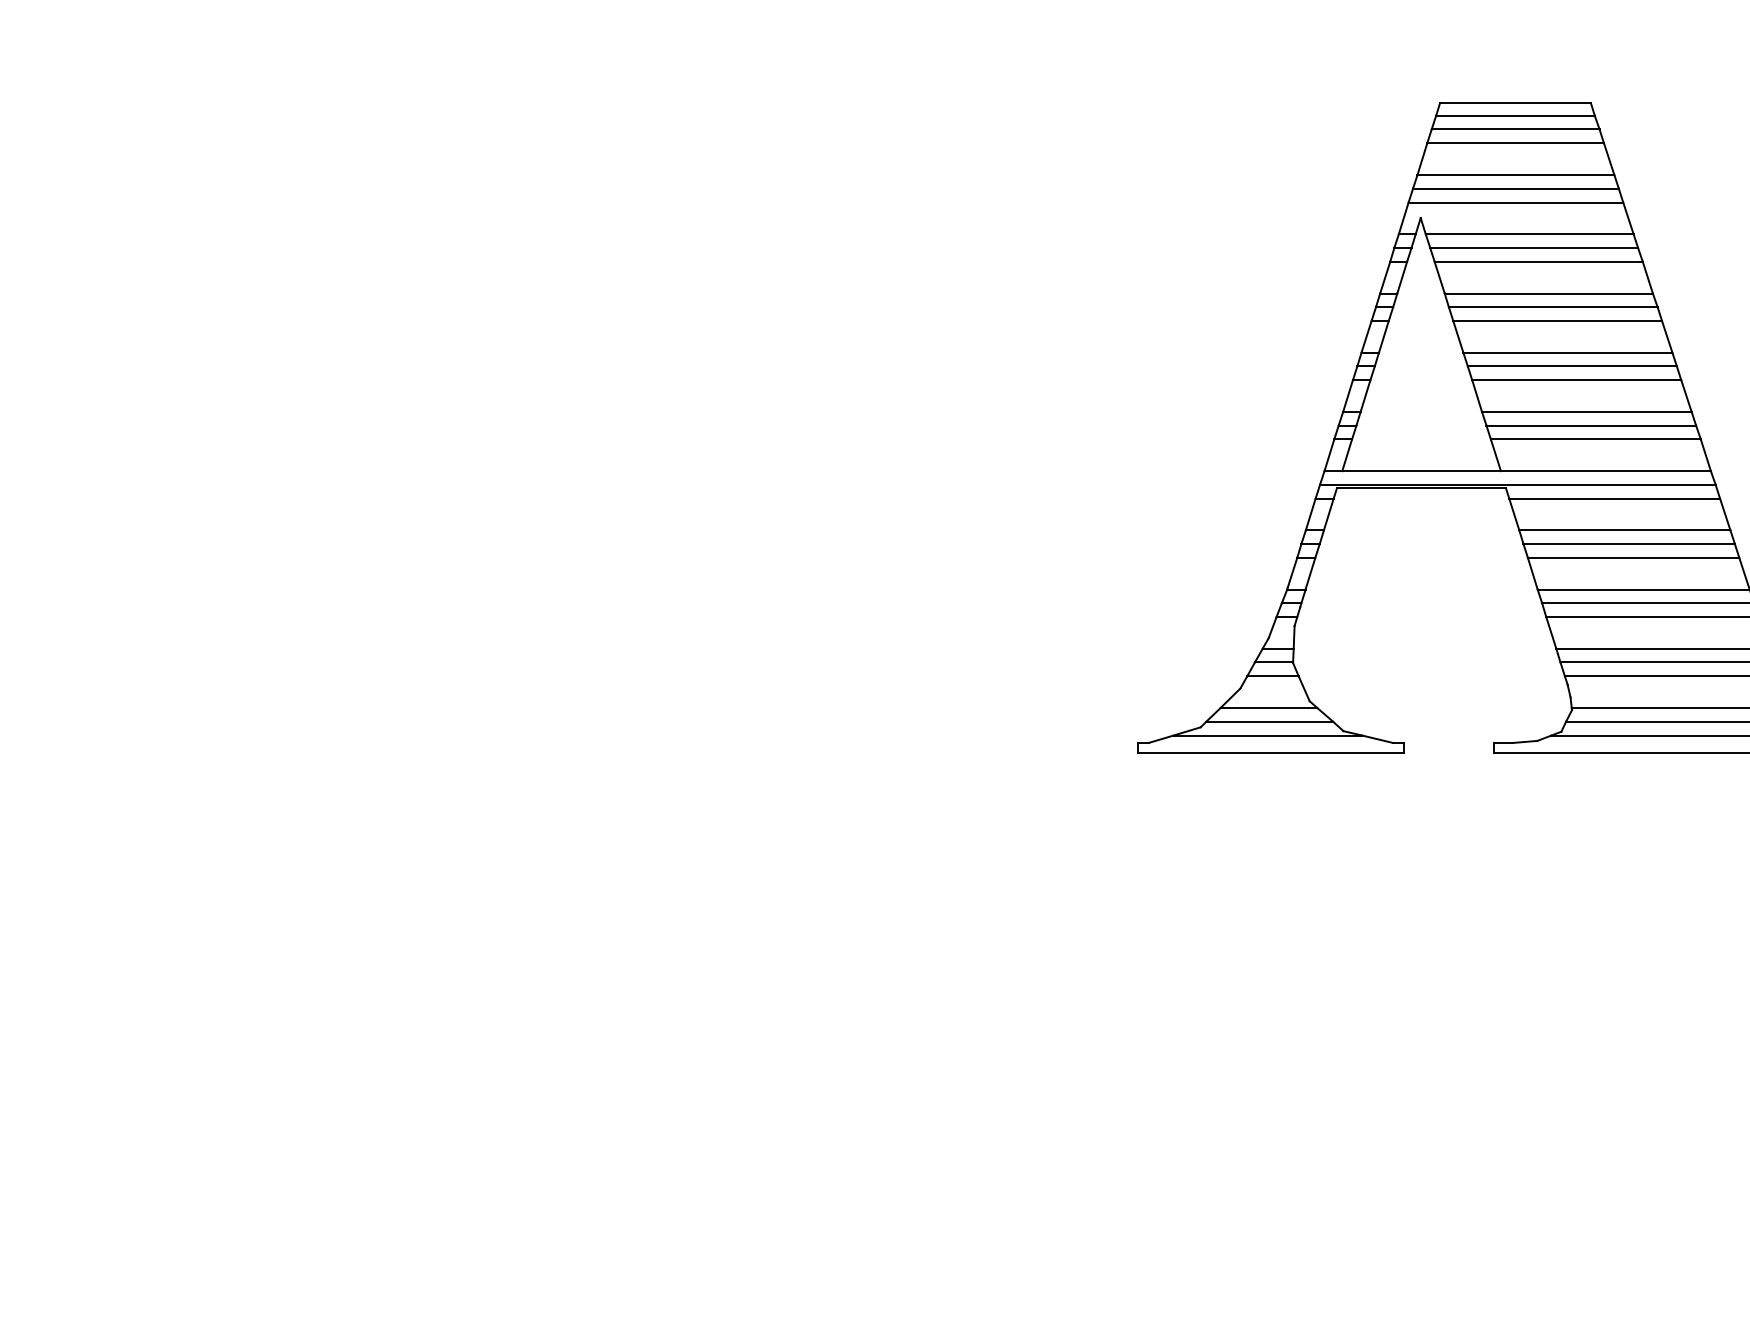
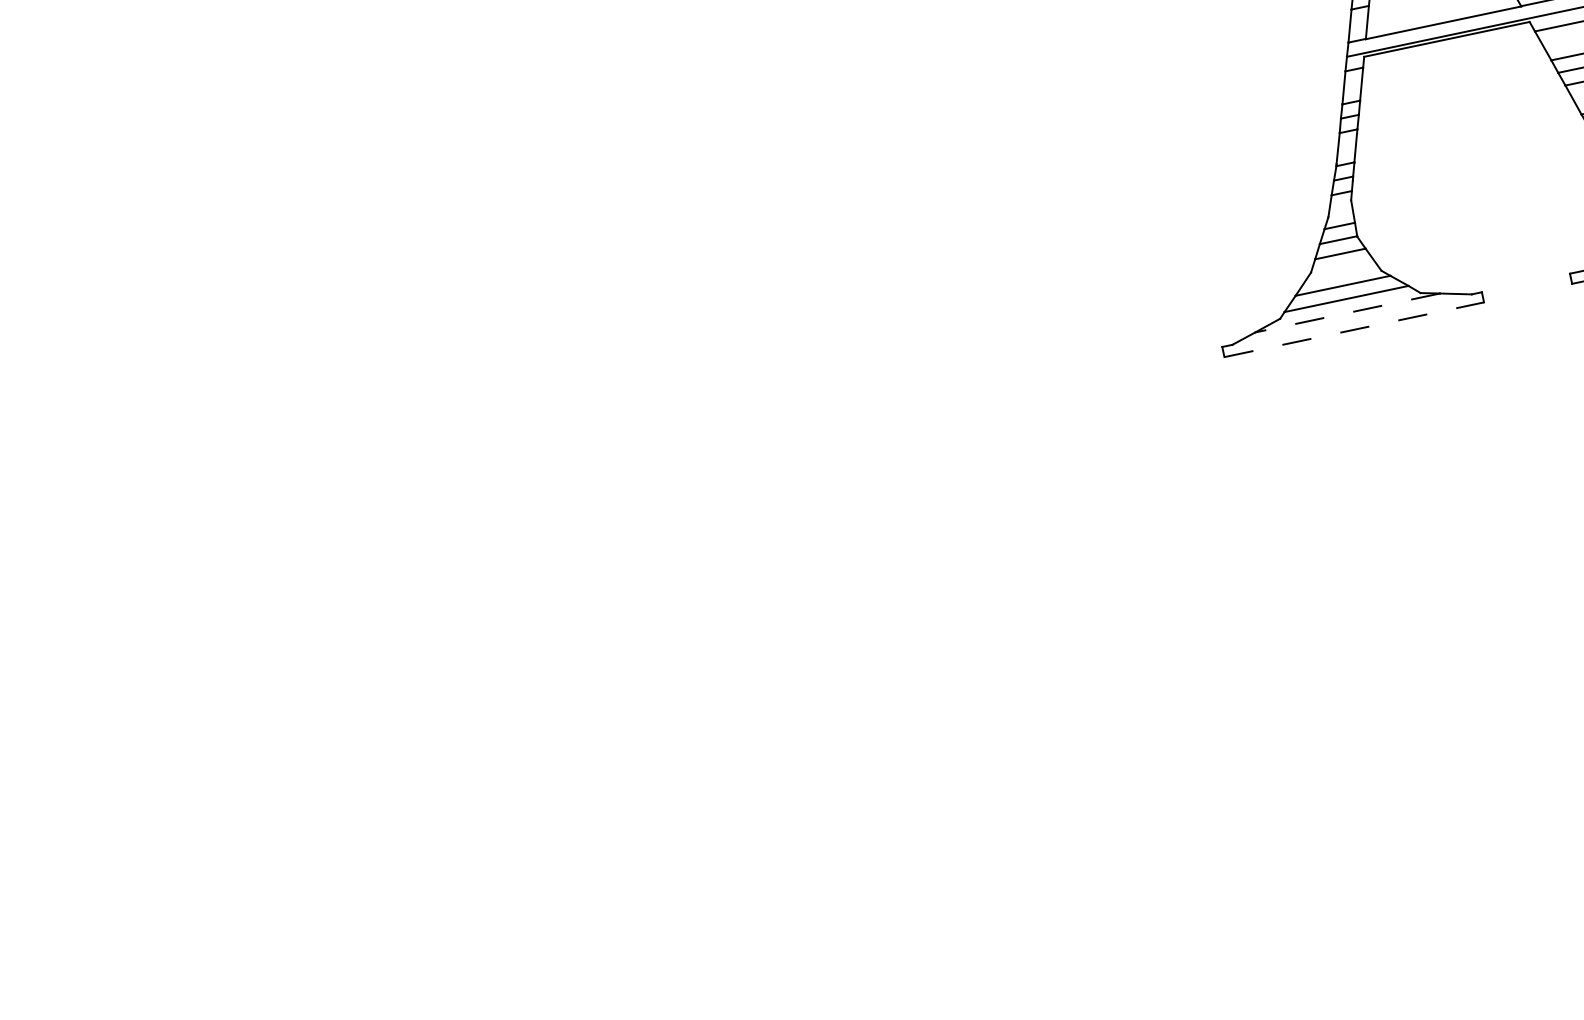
line: (1267, 735) -> (1347, 312), solid -> dashed
line: (1270, 753) -> (1353, 329), solid -> dashed

